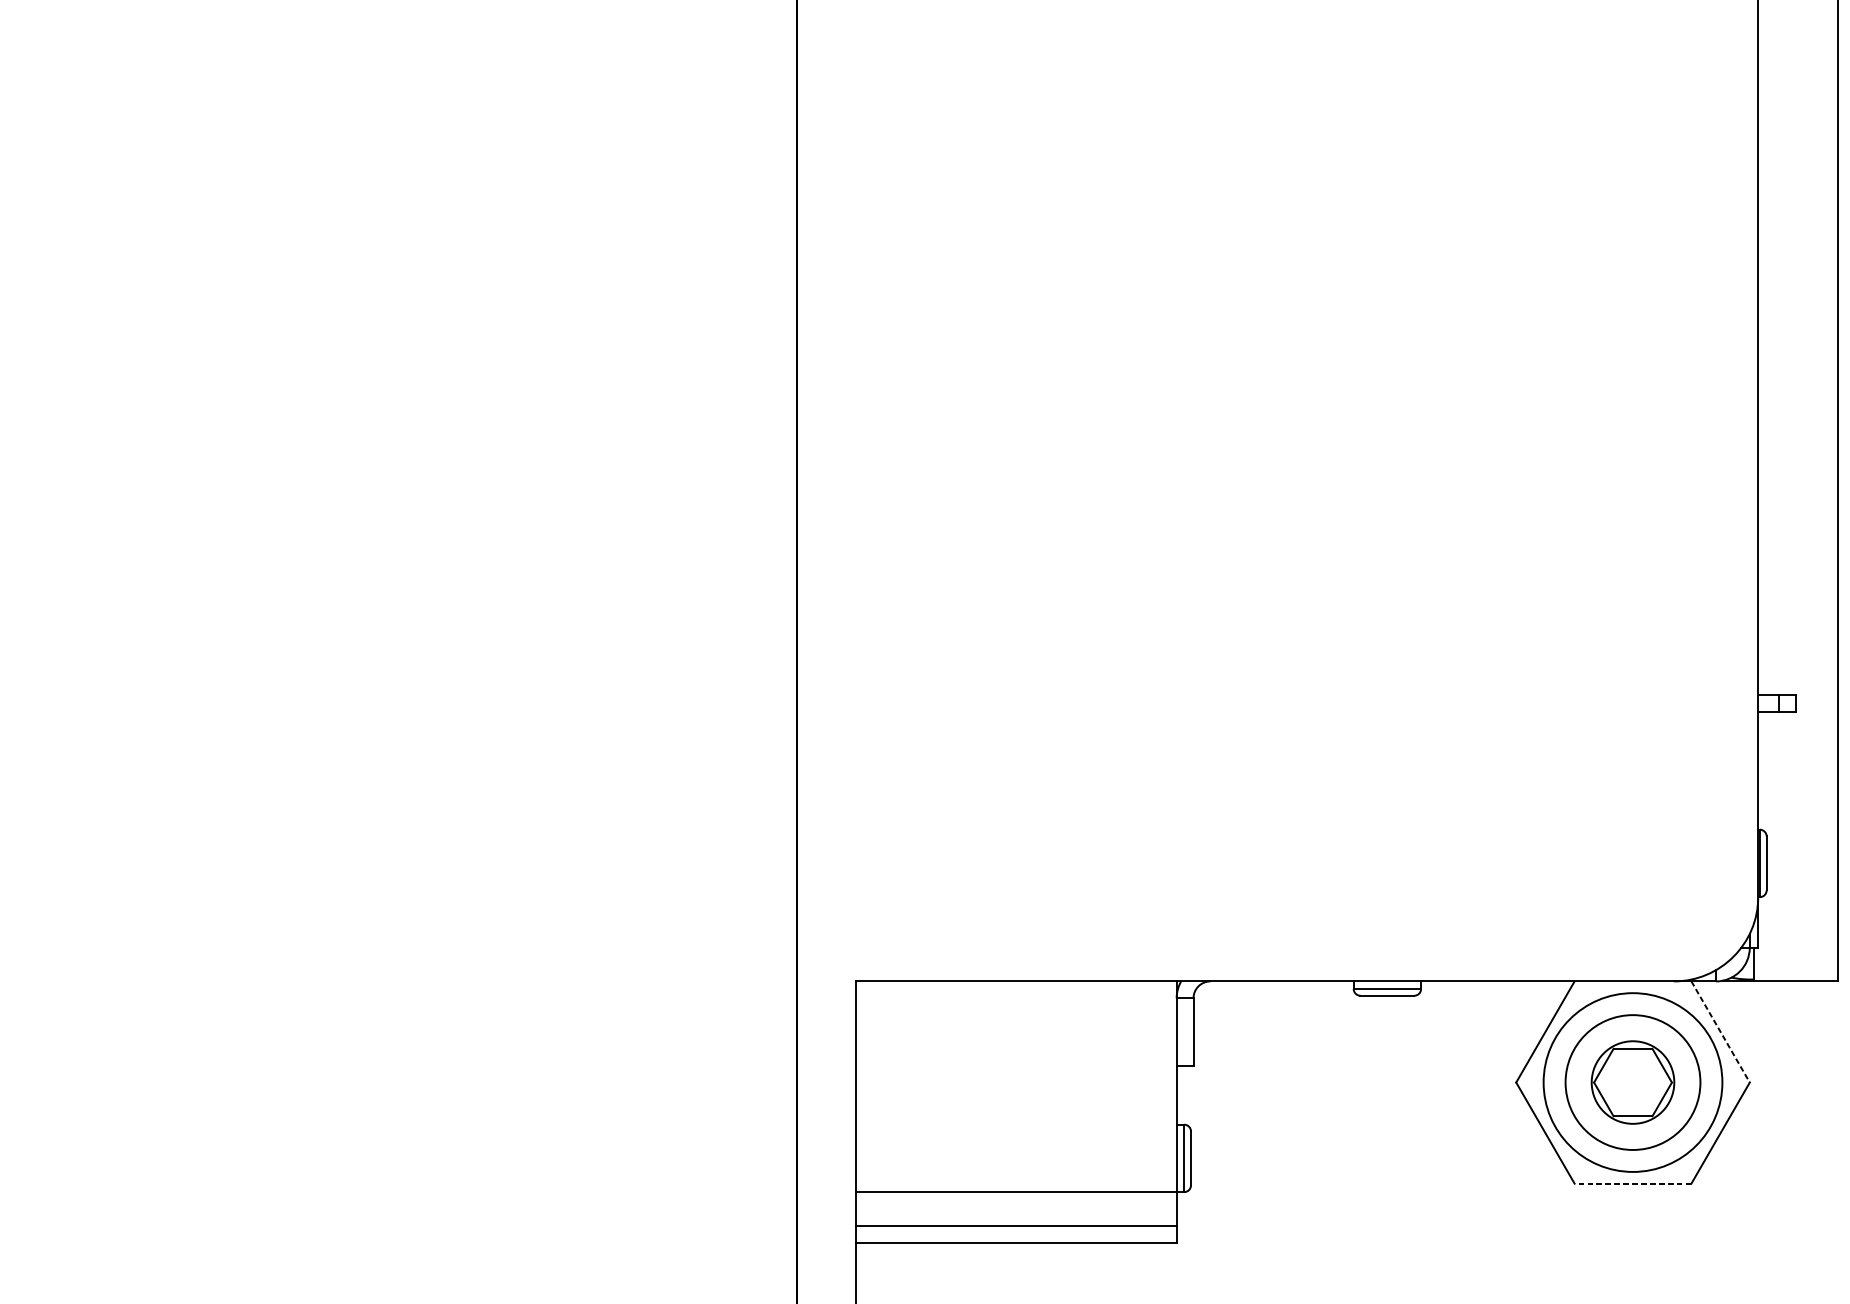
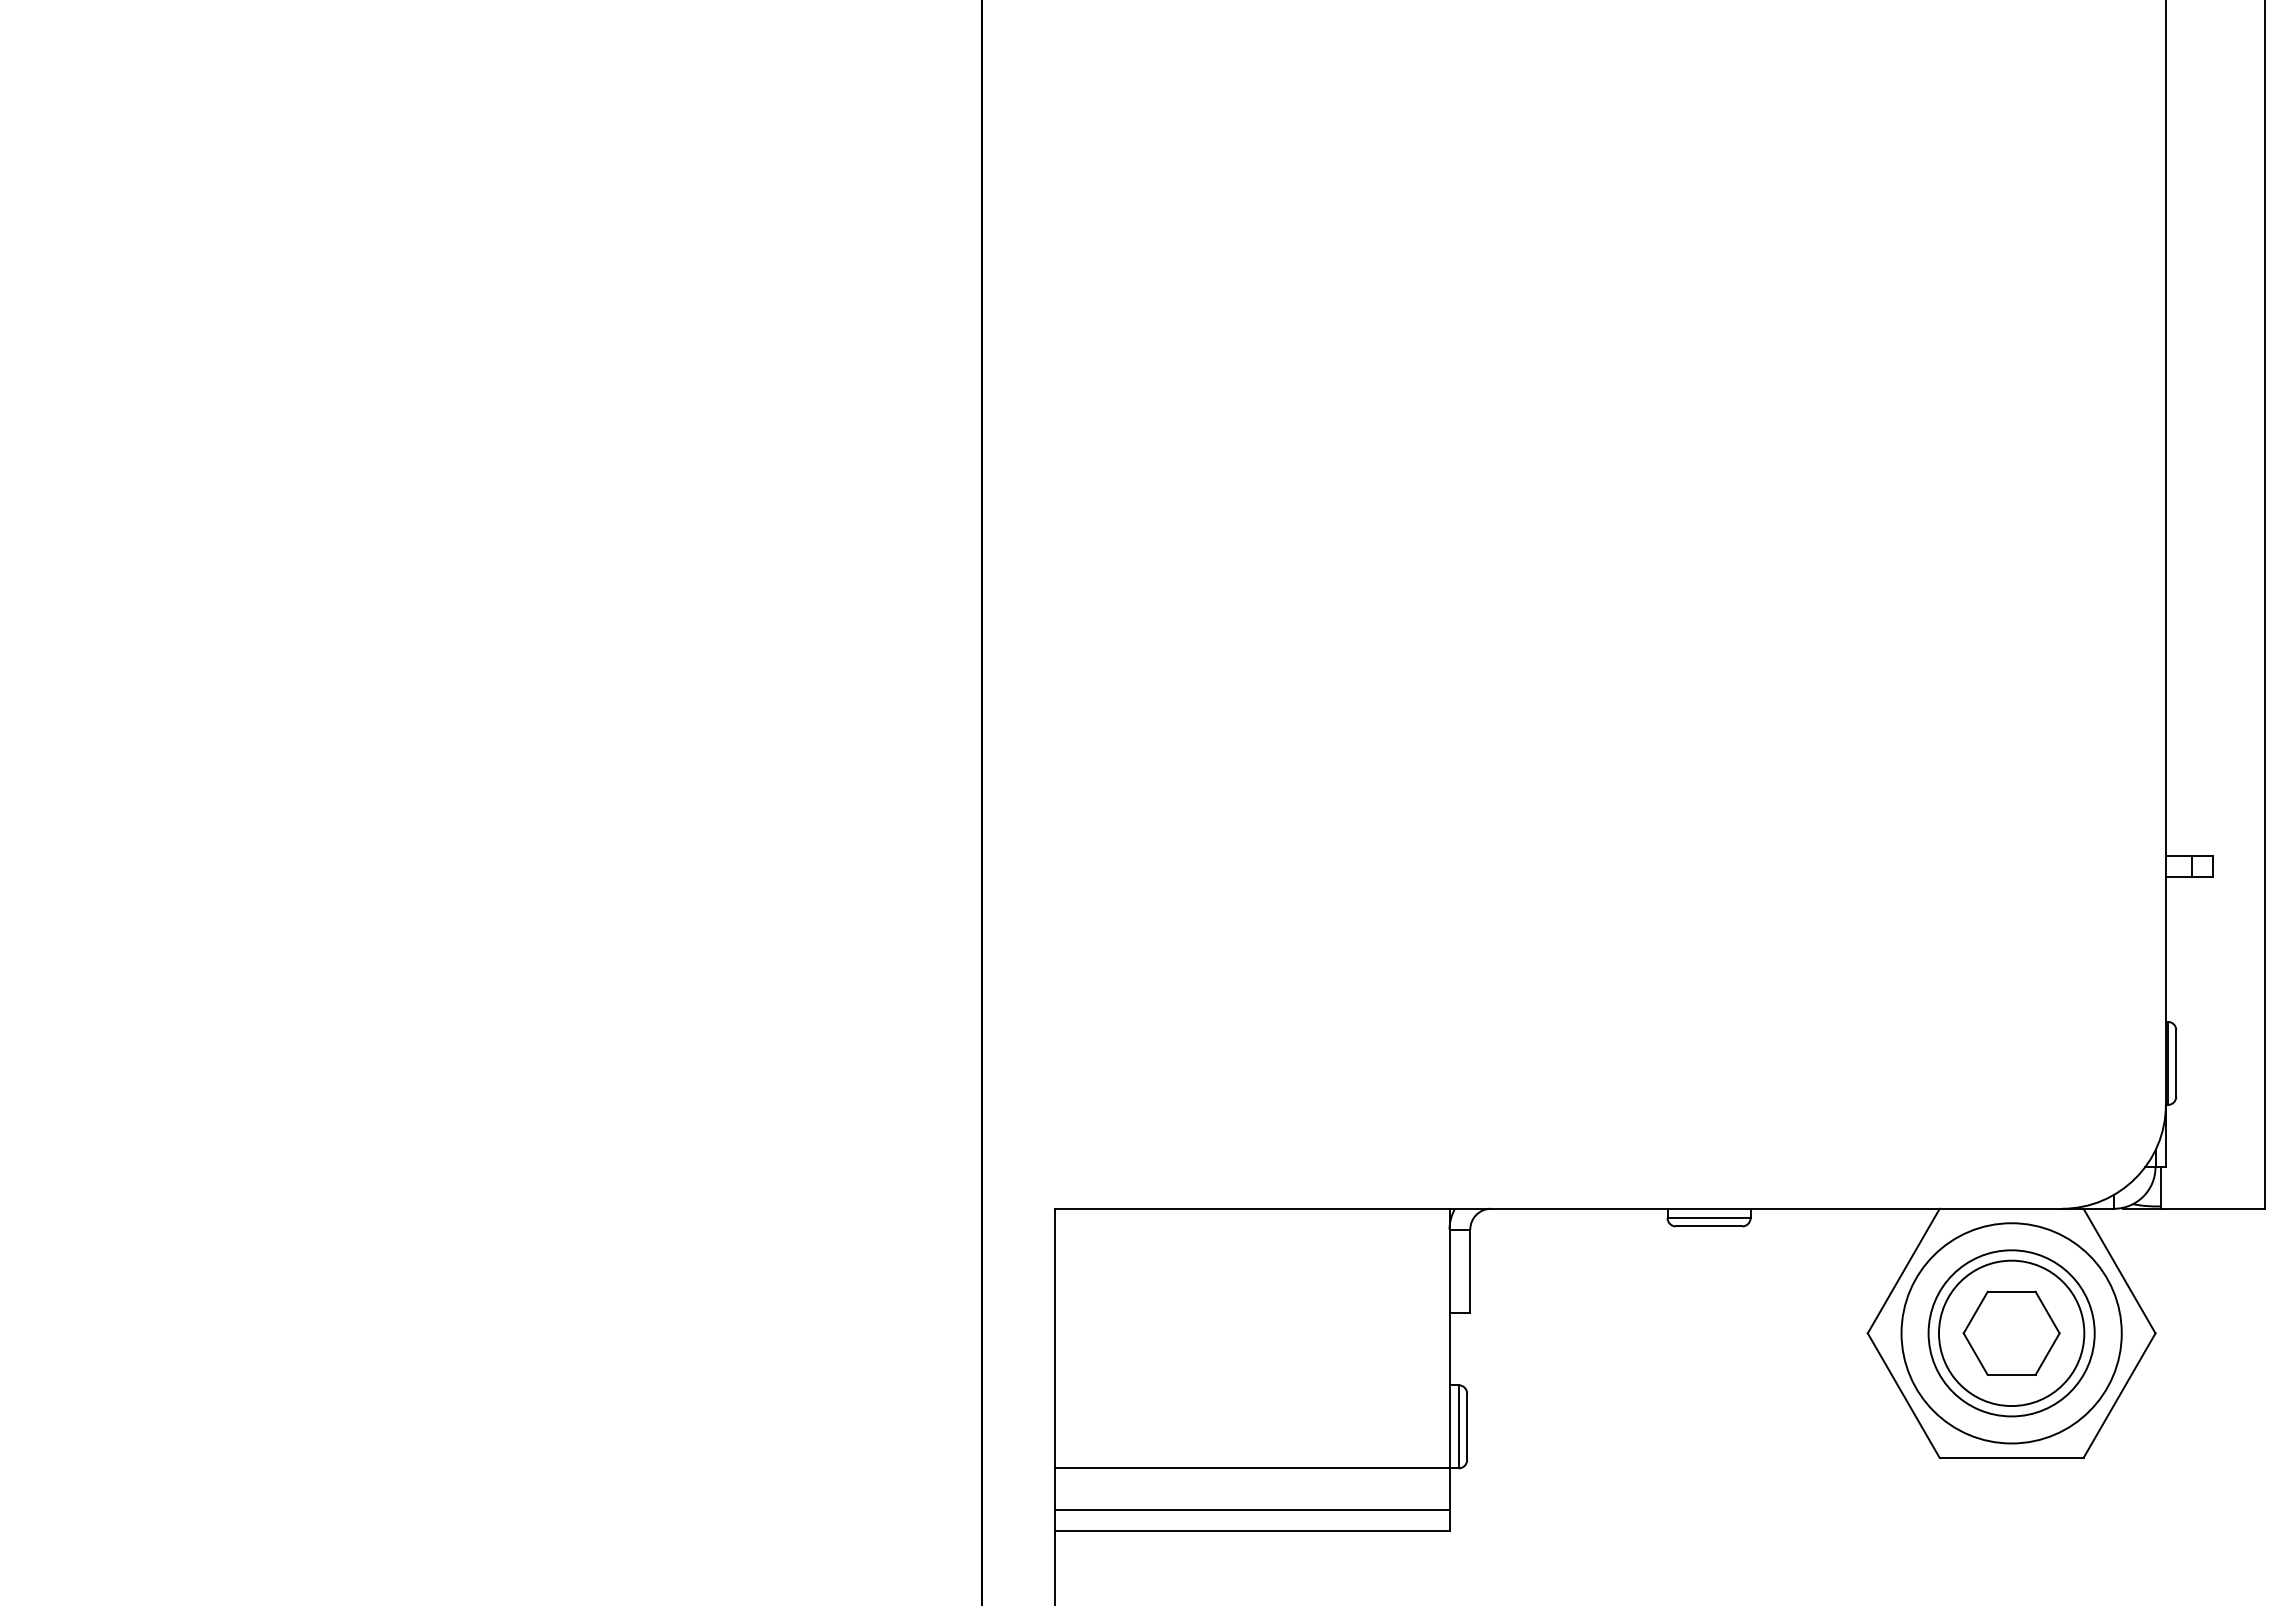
line: (1720, 1032) -> (2119, 1271), dashed -> solid
circle: (1632, 1082) -> (2011, 1333), size x1.43
line: (1632, 1183) -> (2011, 1457), dashed -> solid

